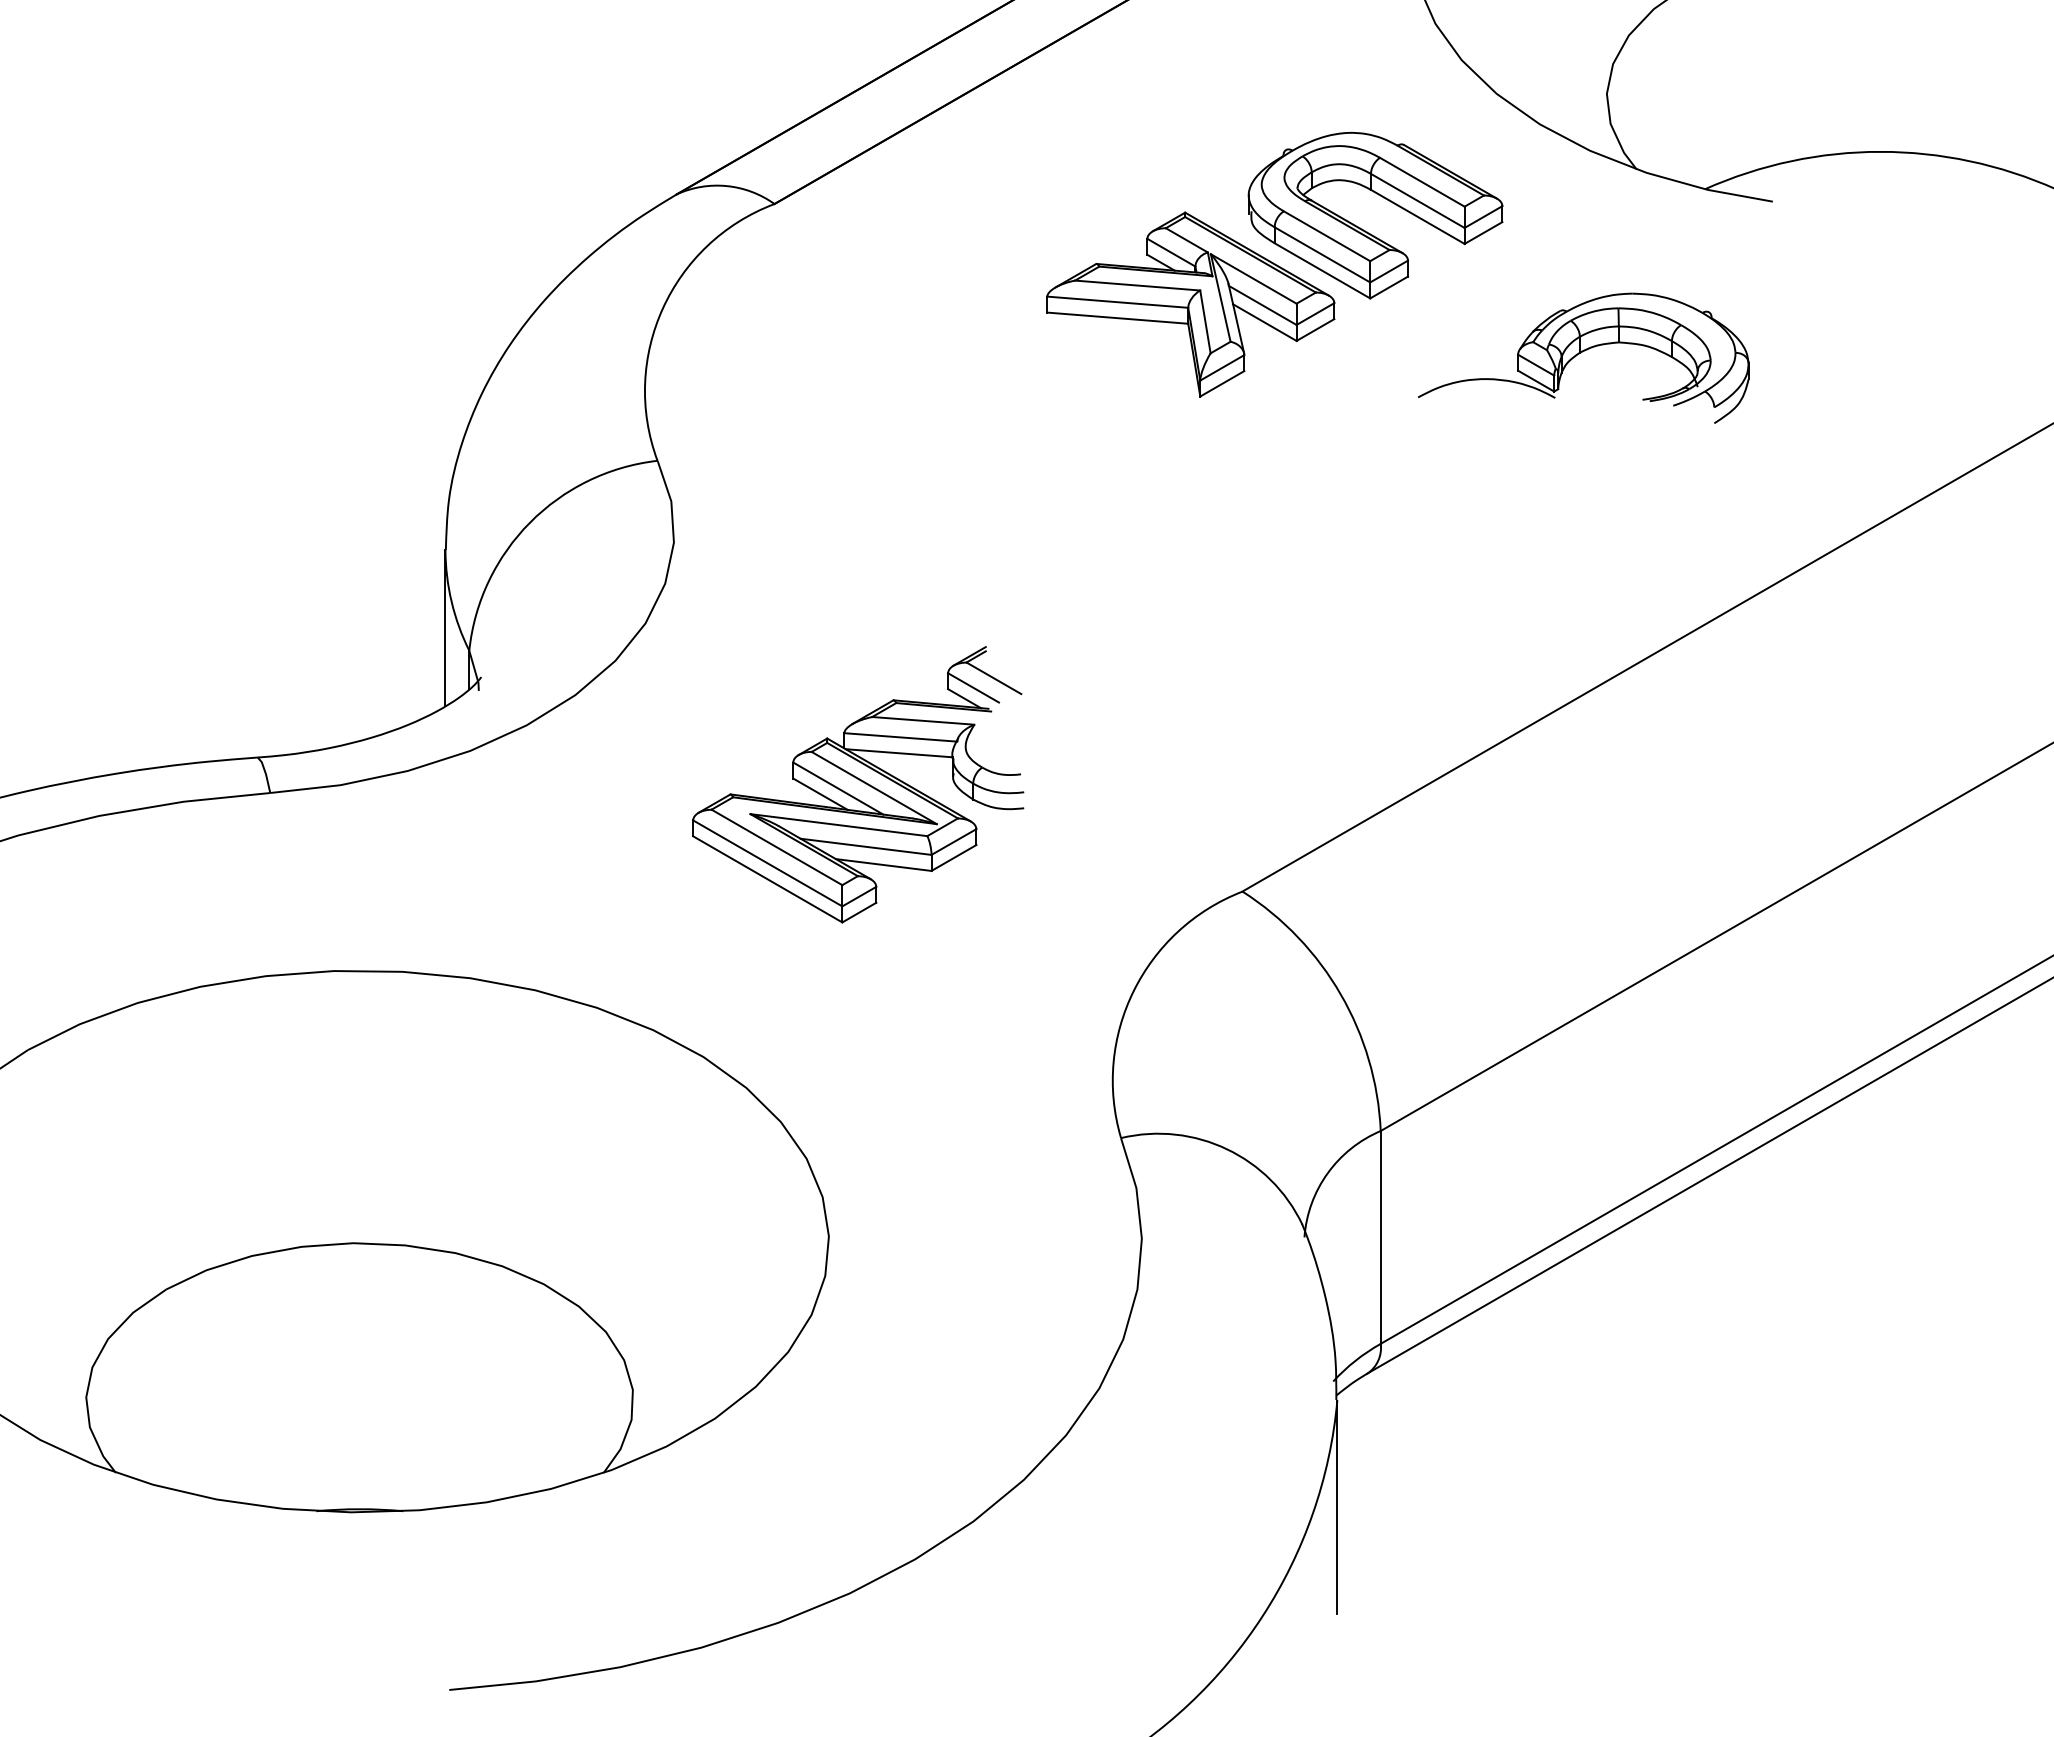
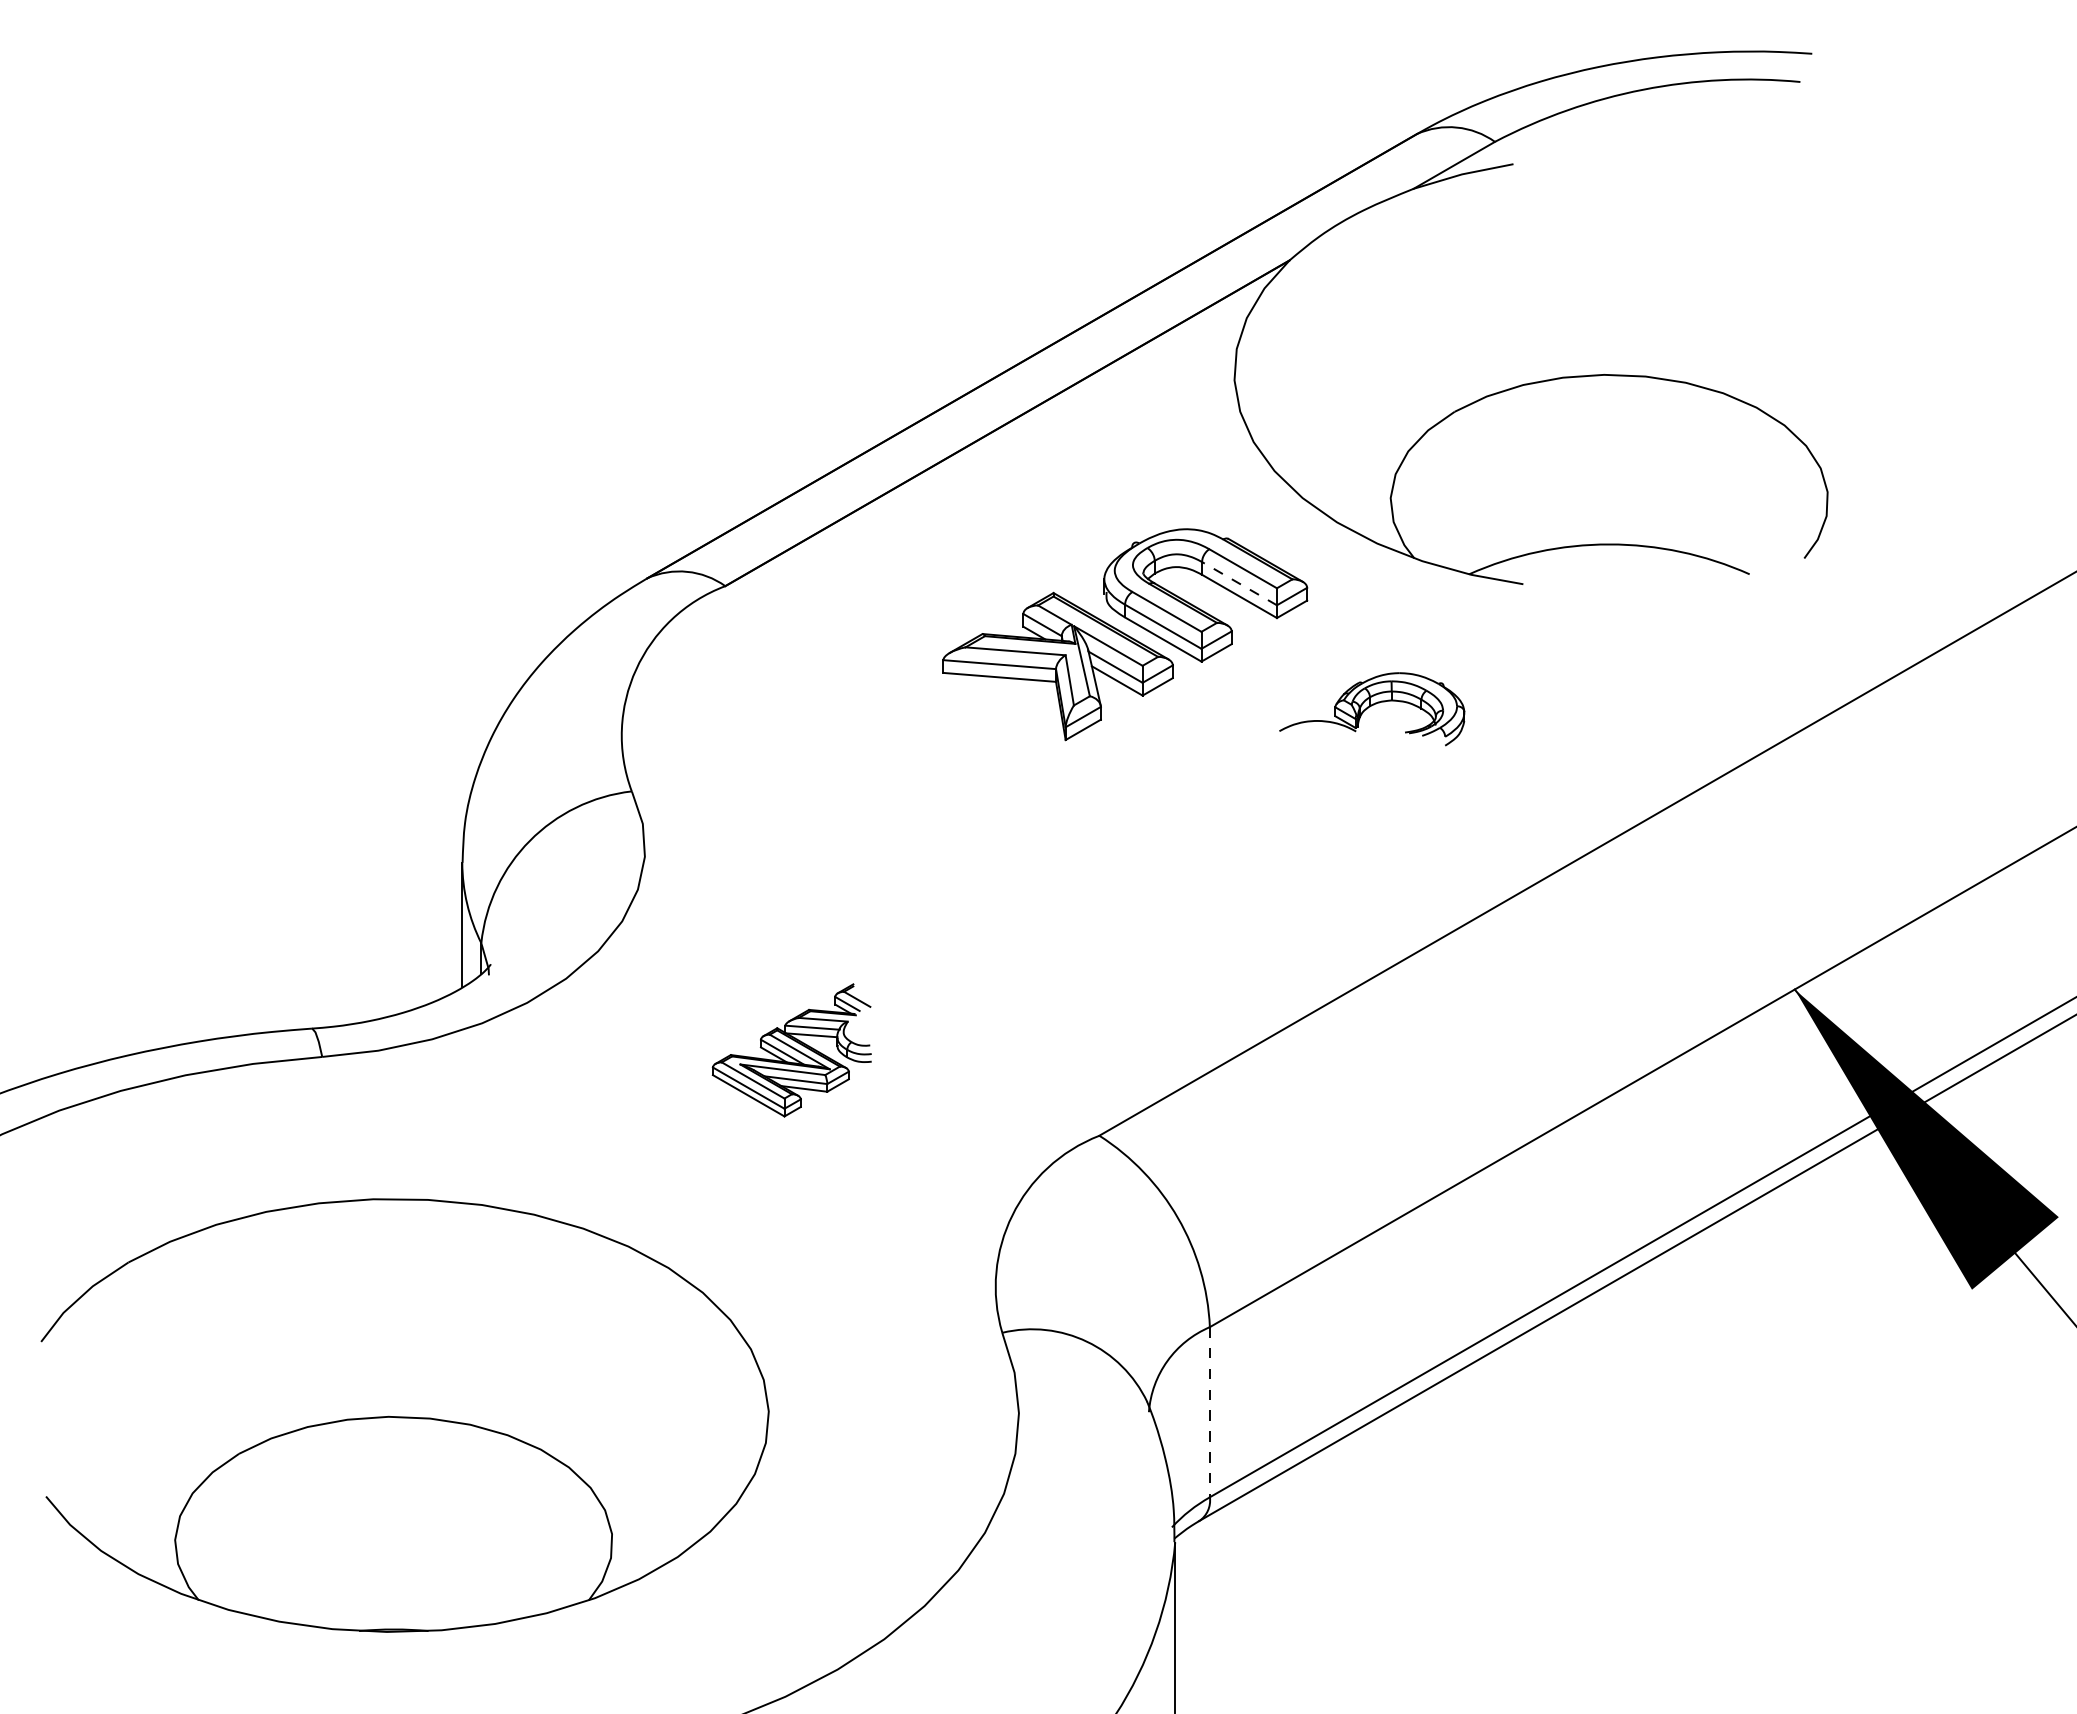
line: (1417, 200) -> (1239, 583), solid -> dashed
part: (1582, 357) -> (1371, 708), size x0.7
part: (857, 784) -> (791, 1050), size x0.6
line: (1380, 1237) -> (1209, 1412), solid -> dashed

